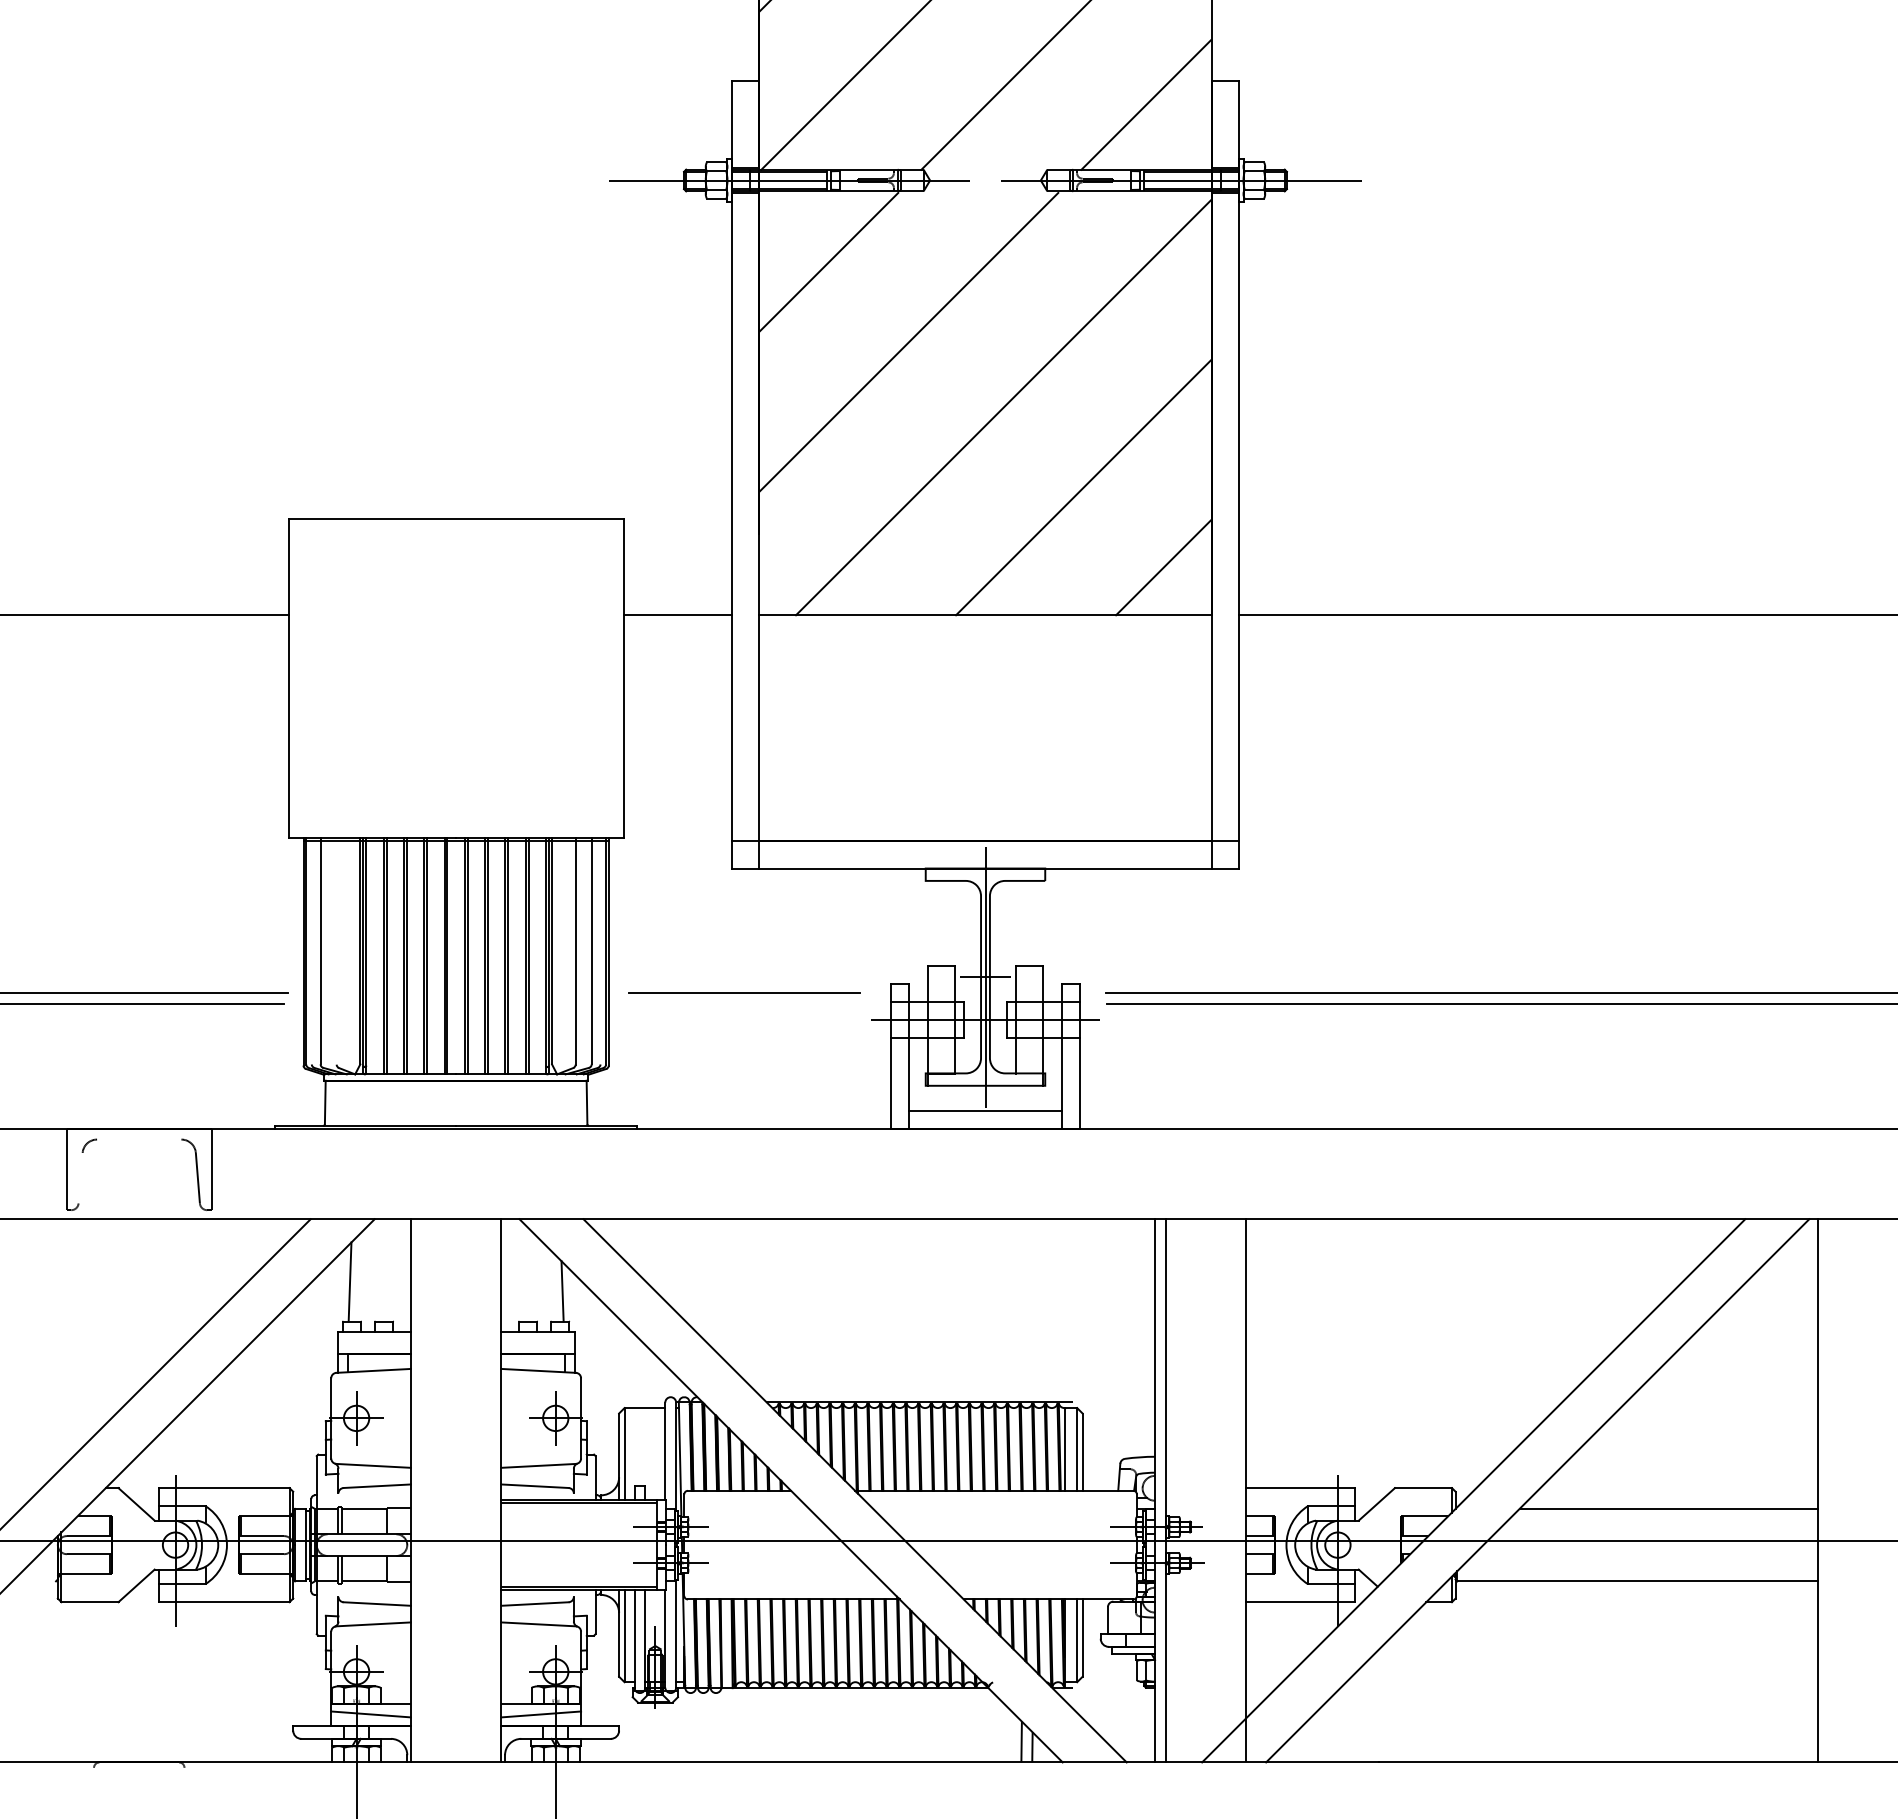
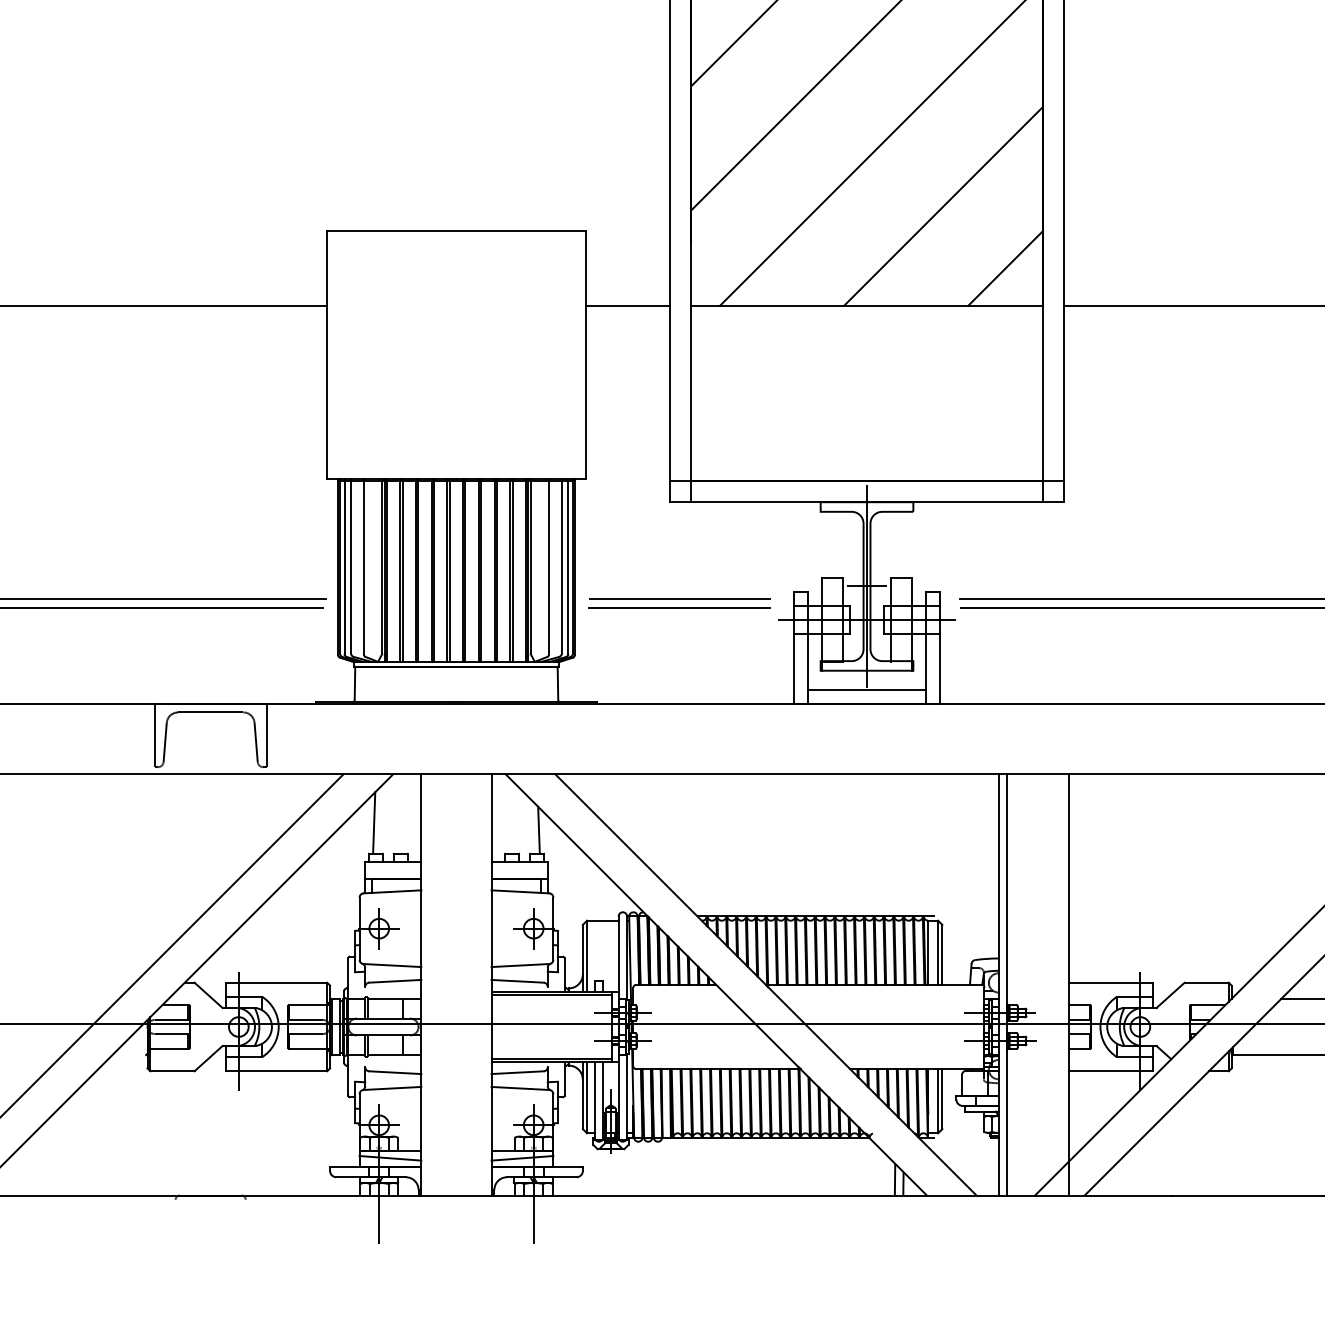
line: (311, 951) -> (344, 566), added
line: (336, 951) -> (363, 566), added
line: (600, 951) -> (568, 566), added
line: (743, 1003) -> (679, 606), added
line: (139, 1139) -> (210, 712), added
line: (80, 1177) -> (165, 741), added

